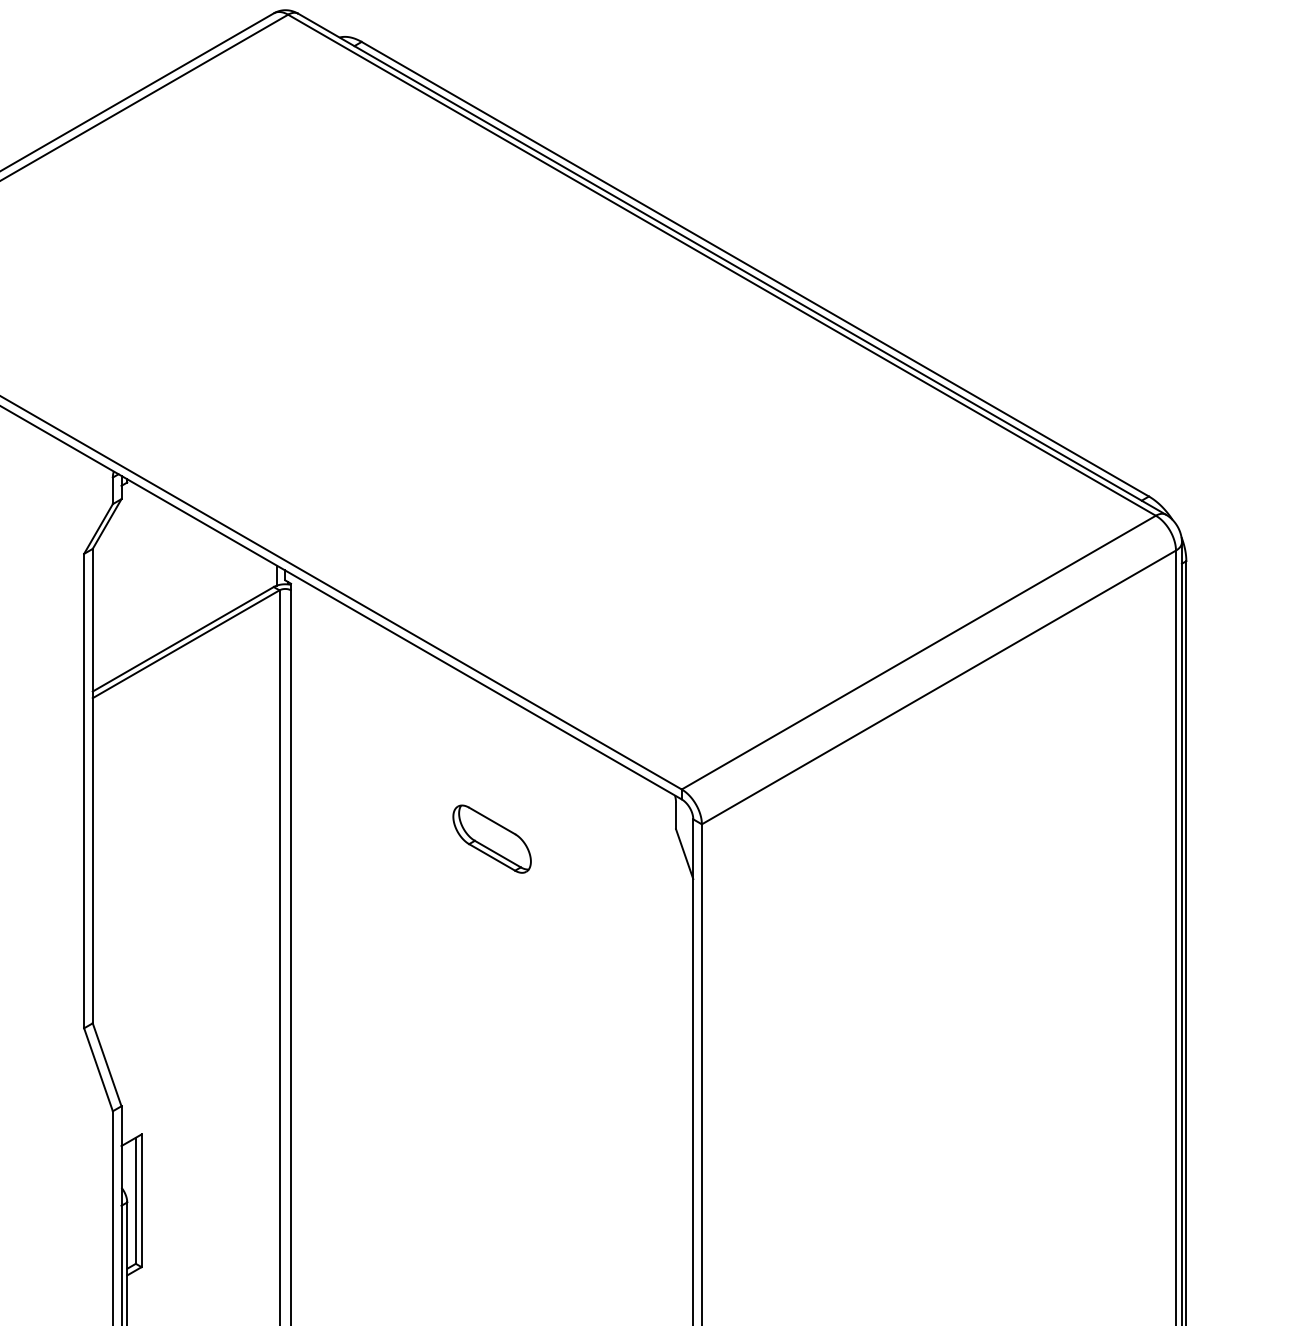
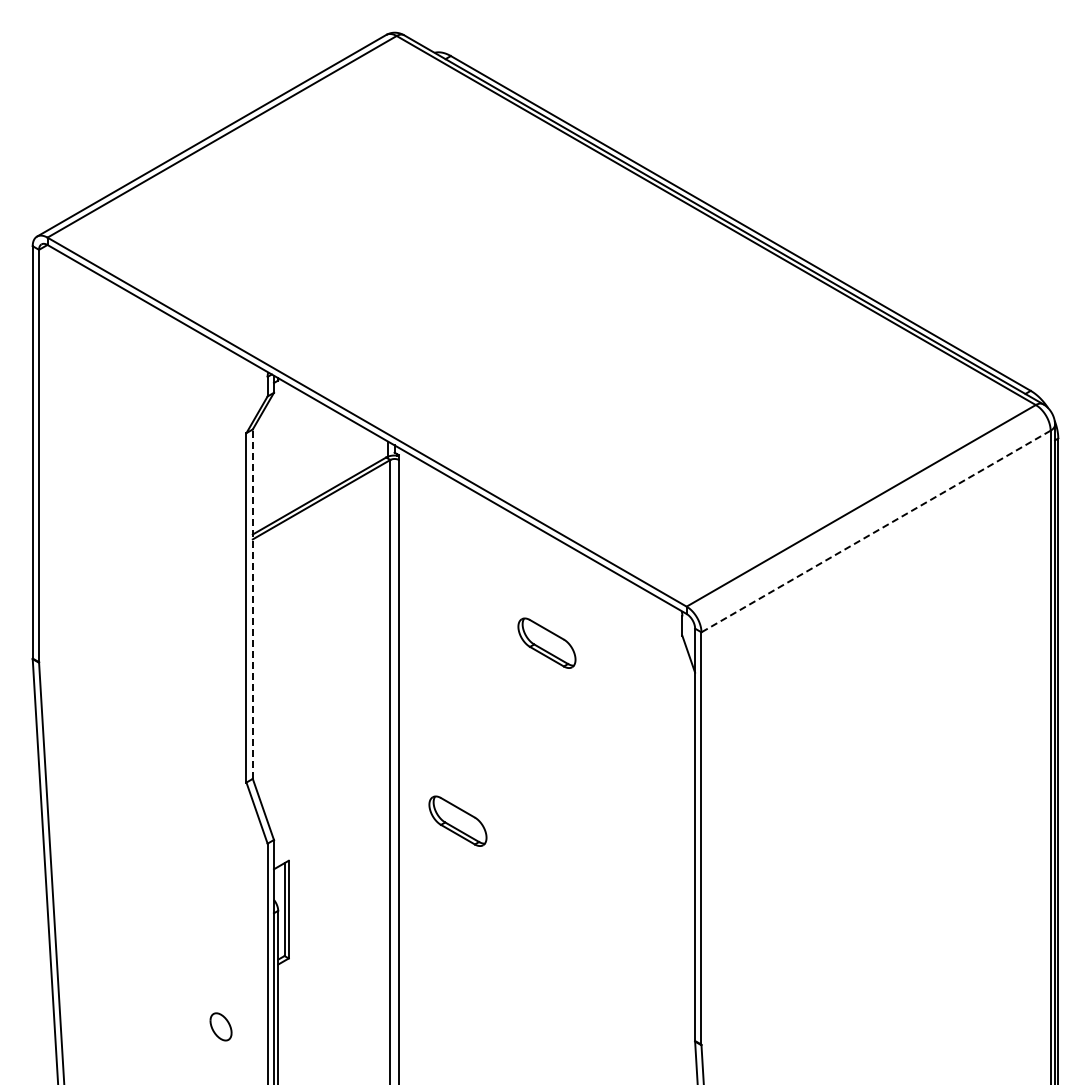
line: (939, 687) -> (876, 531), solid -> dashed
line: (92, 786) -> (252, 604), solid -> dashed
part: (370, 1079) -> (457, 820), added

